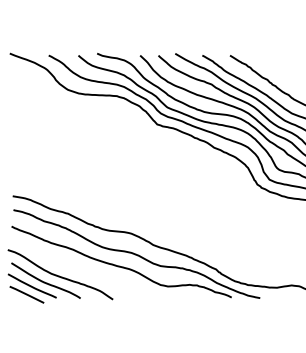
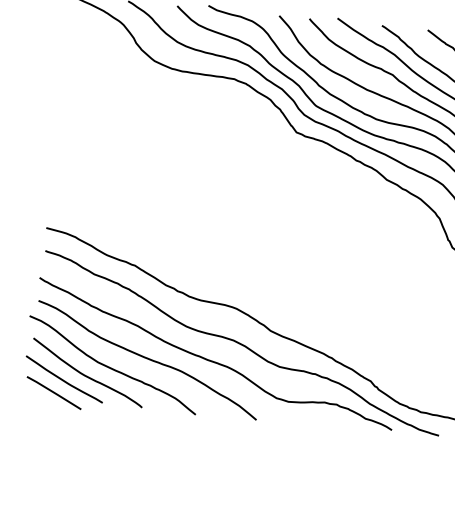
curve: (81, 269) -> (148, 359), added

